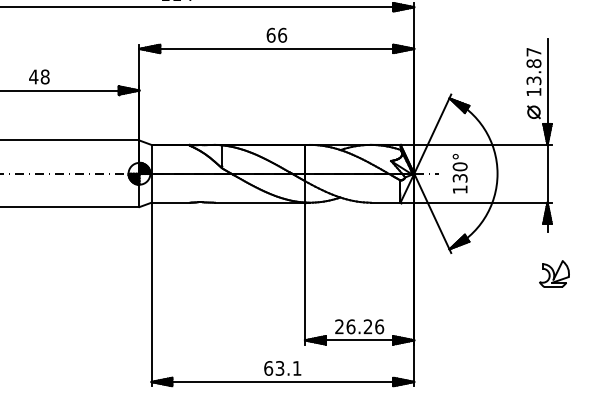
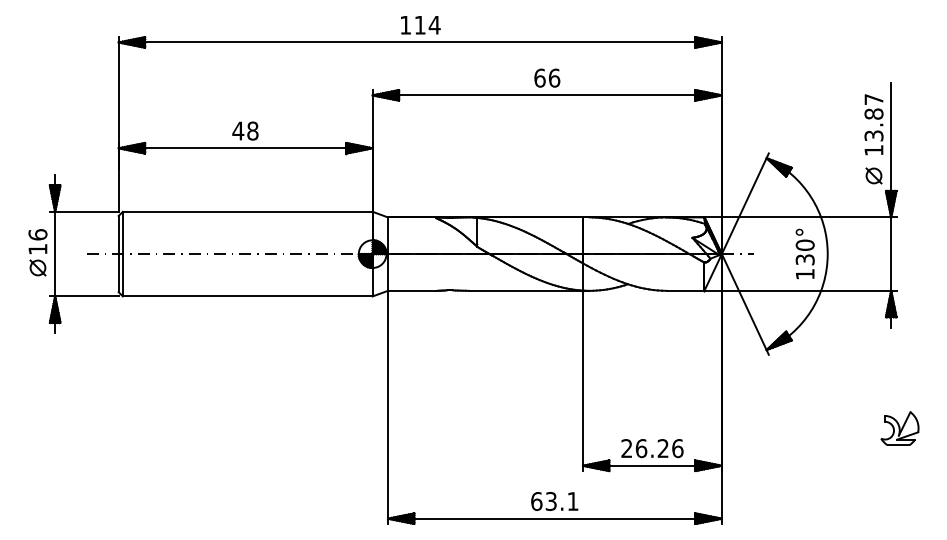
text: (459, 173) -> (804, 253), moved
part: (554, 274) -> (899, 428), moved

